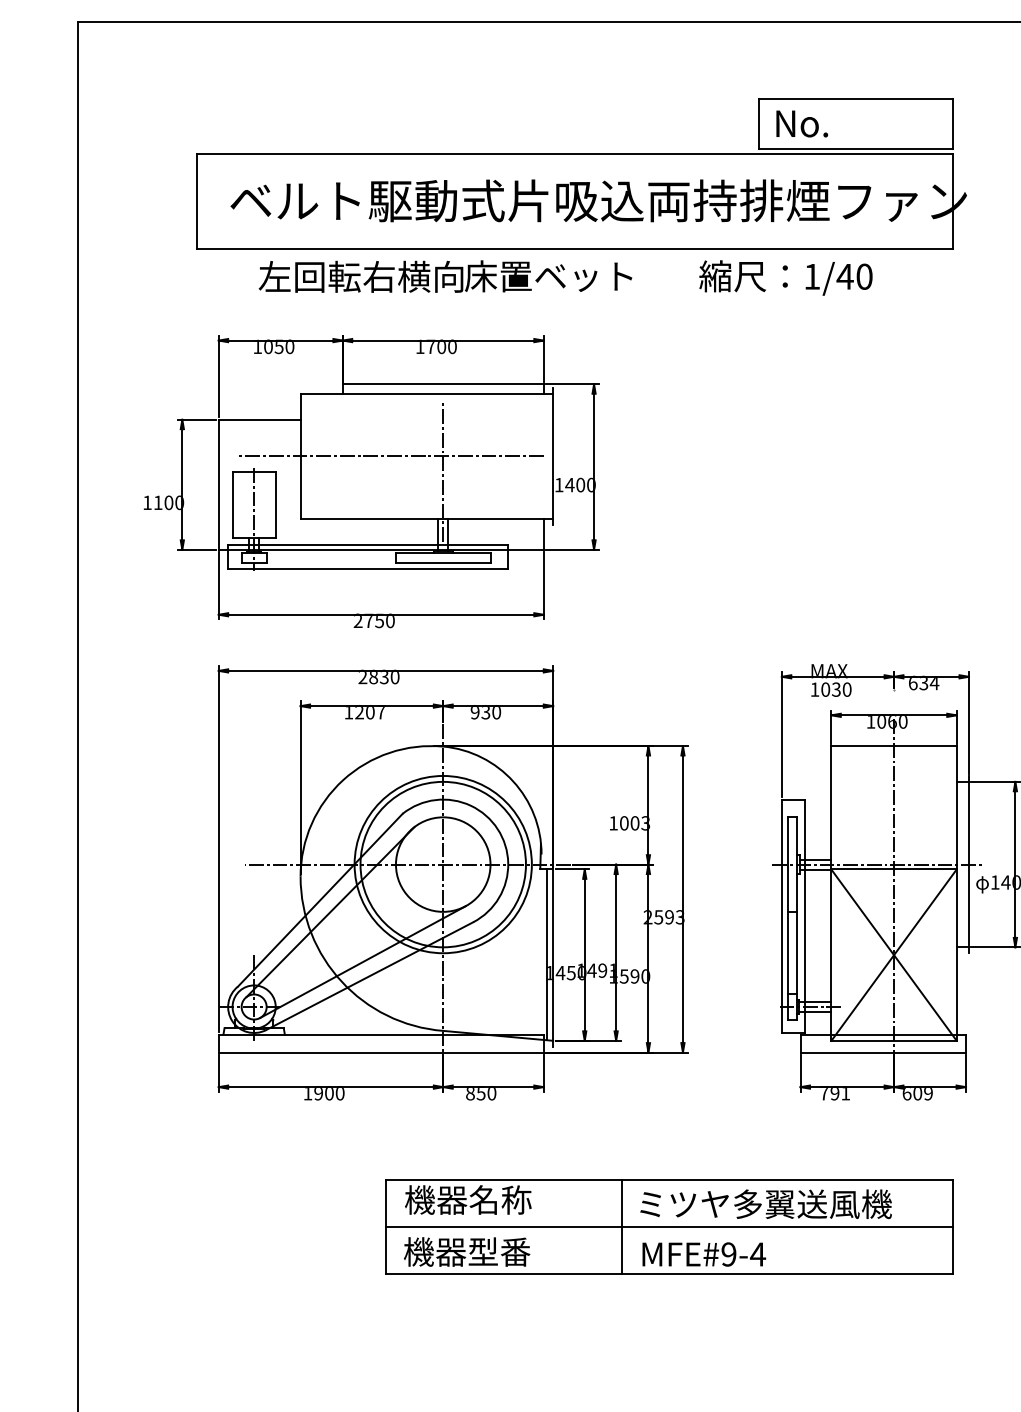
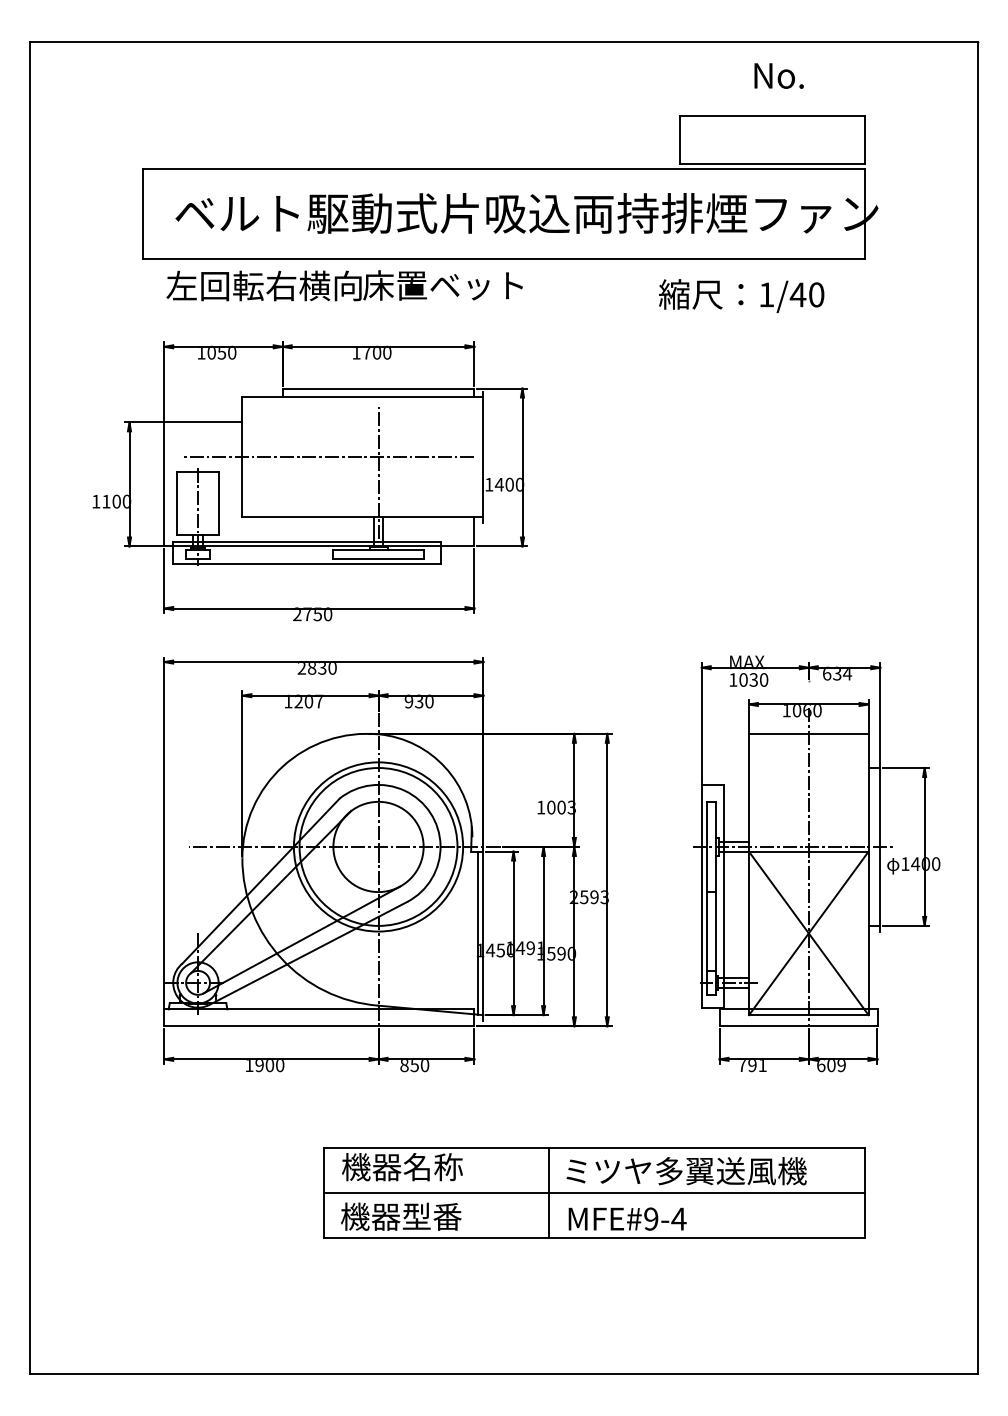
text: (801, 123) -> (778, 75), moved
text: (445, 276) -> (344, 285), moved
text: (785, 277) -> (741, 295), moved

